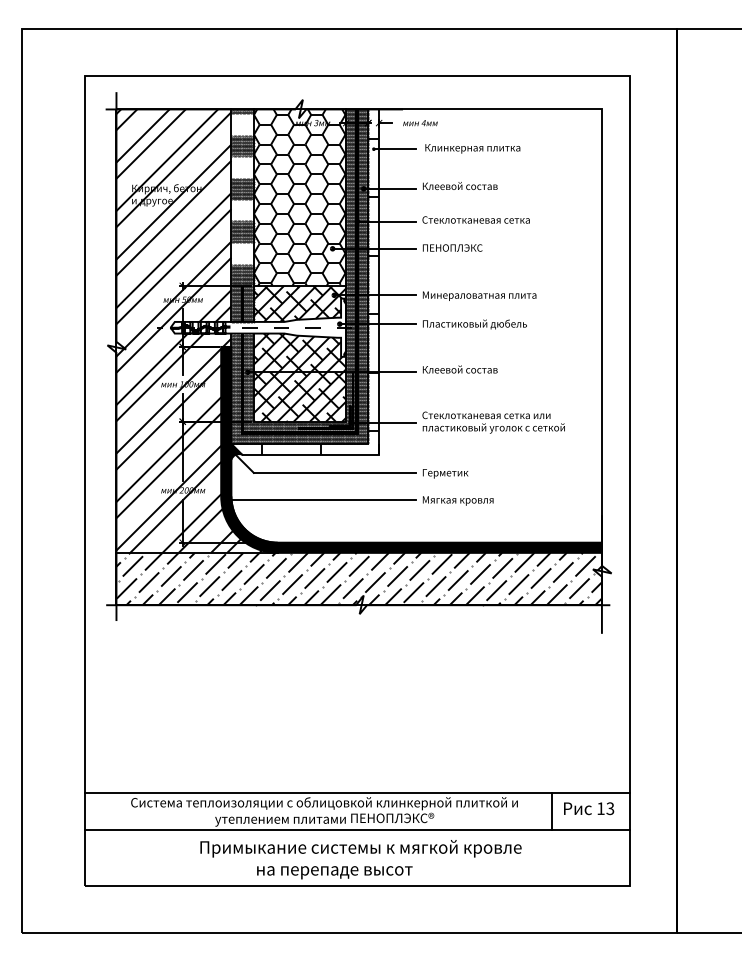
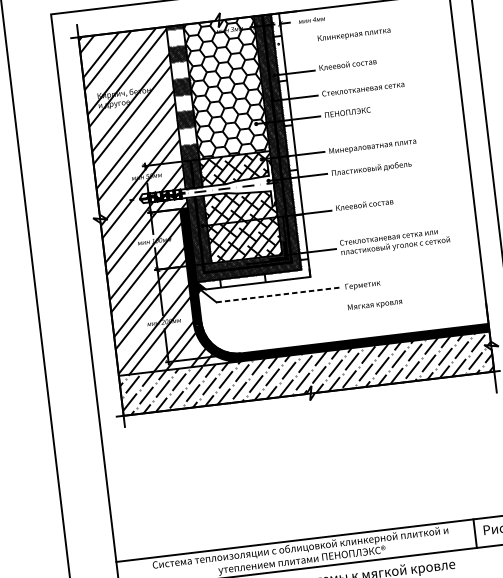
line: (394, 149) -> (294, 42), removed
line: (335, 472) -> (278, 294), solid -> dashed
line: (320, 500) -> (269, 317), removed

